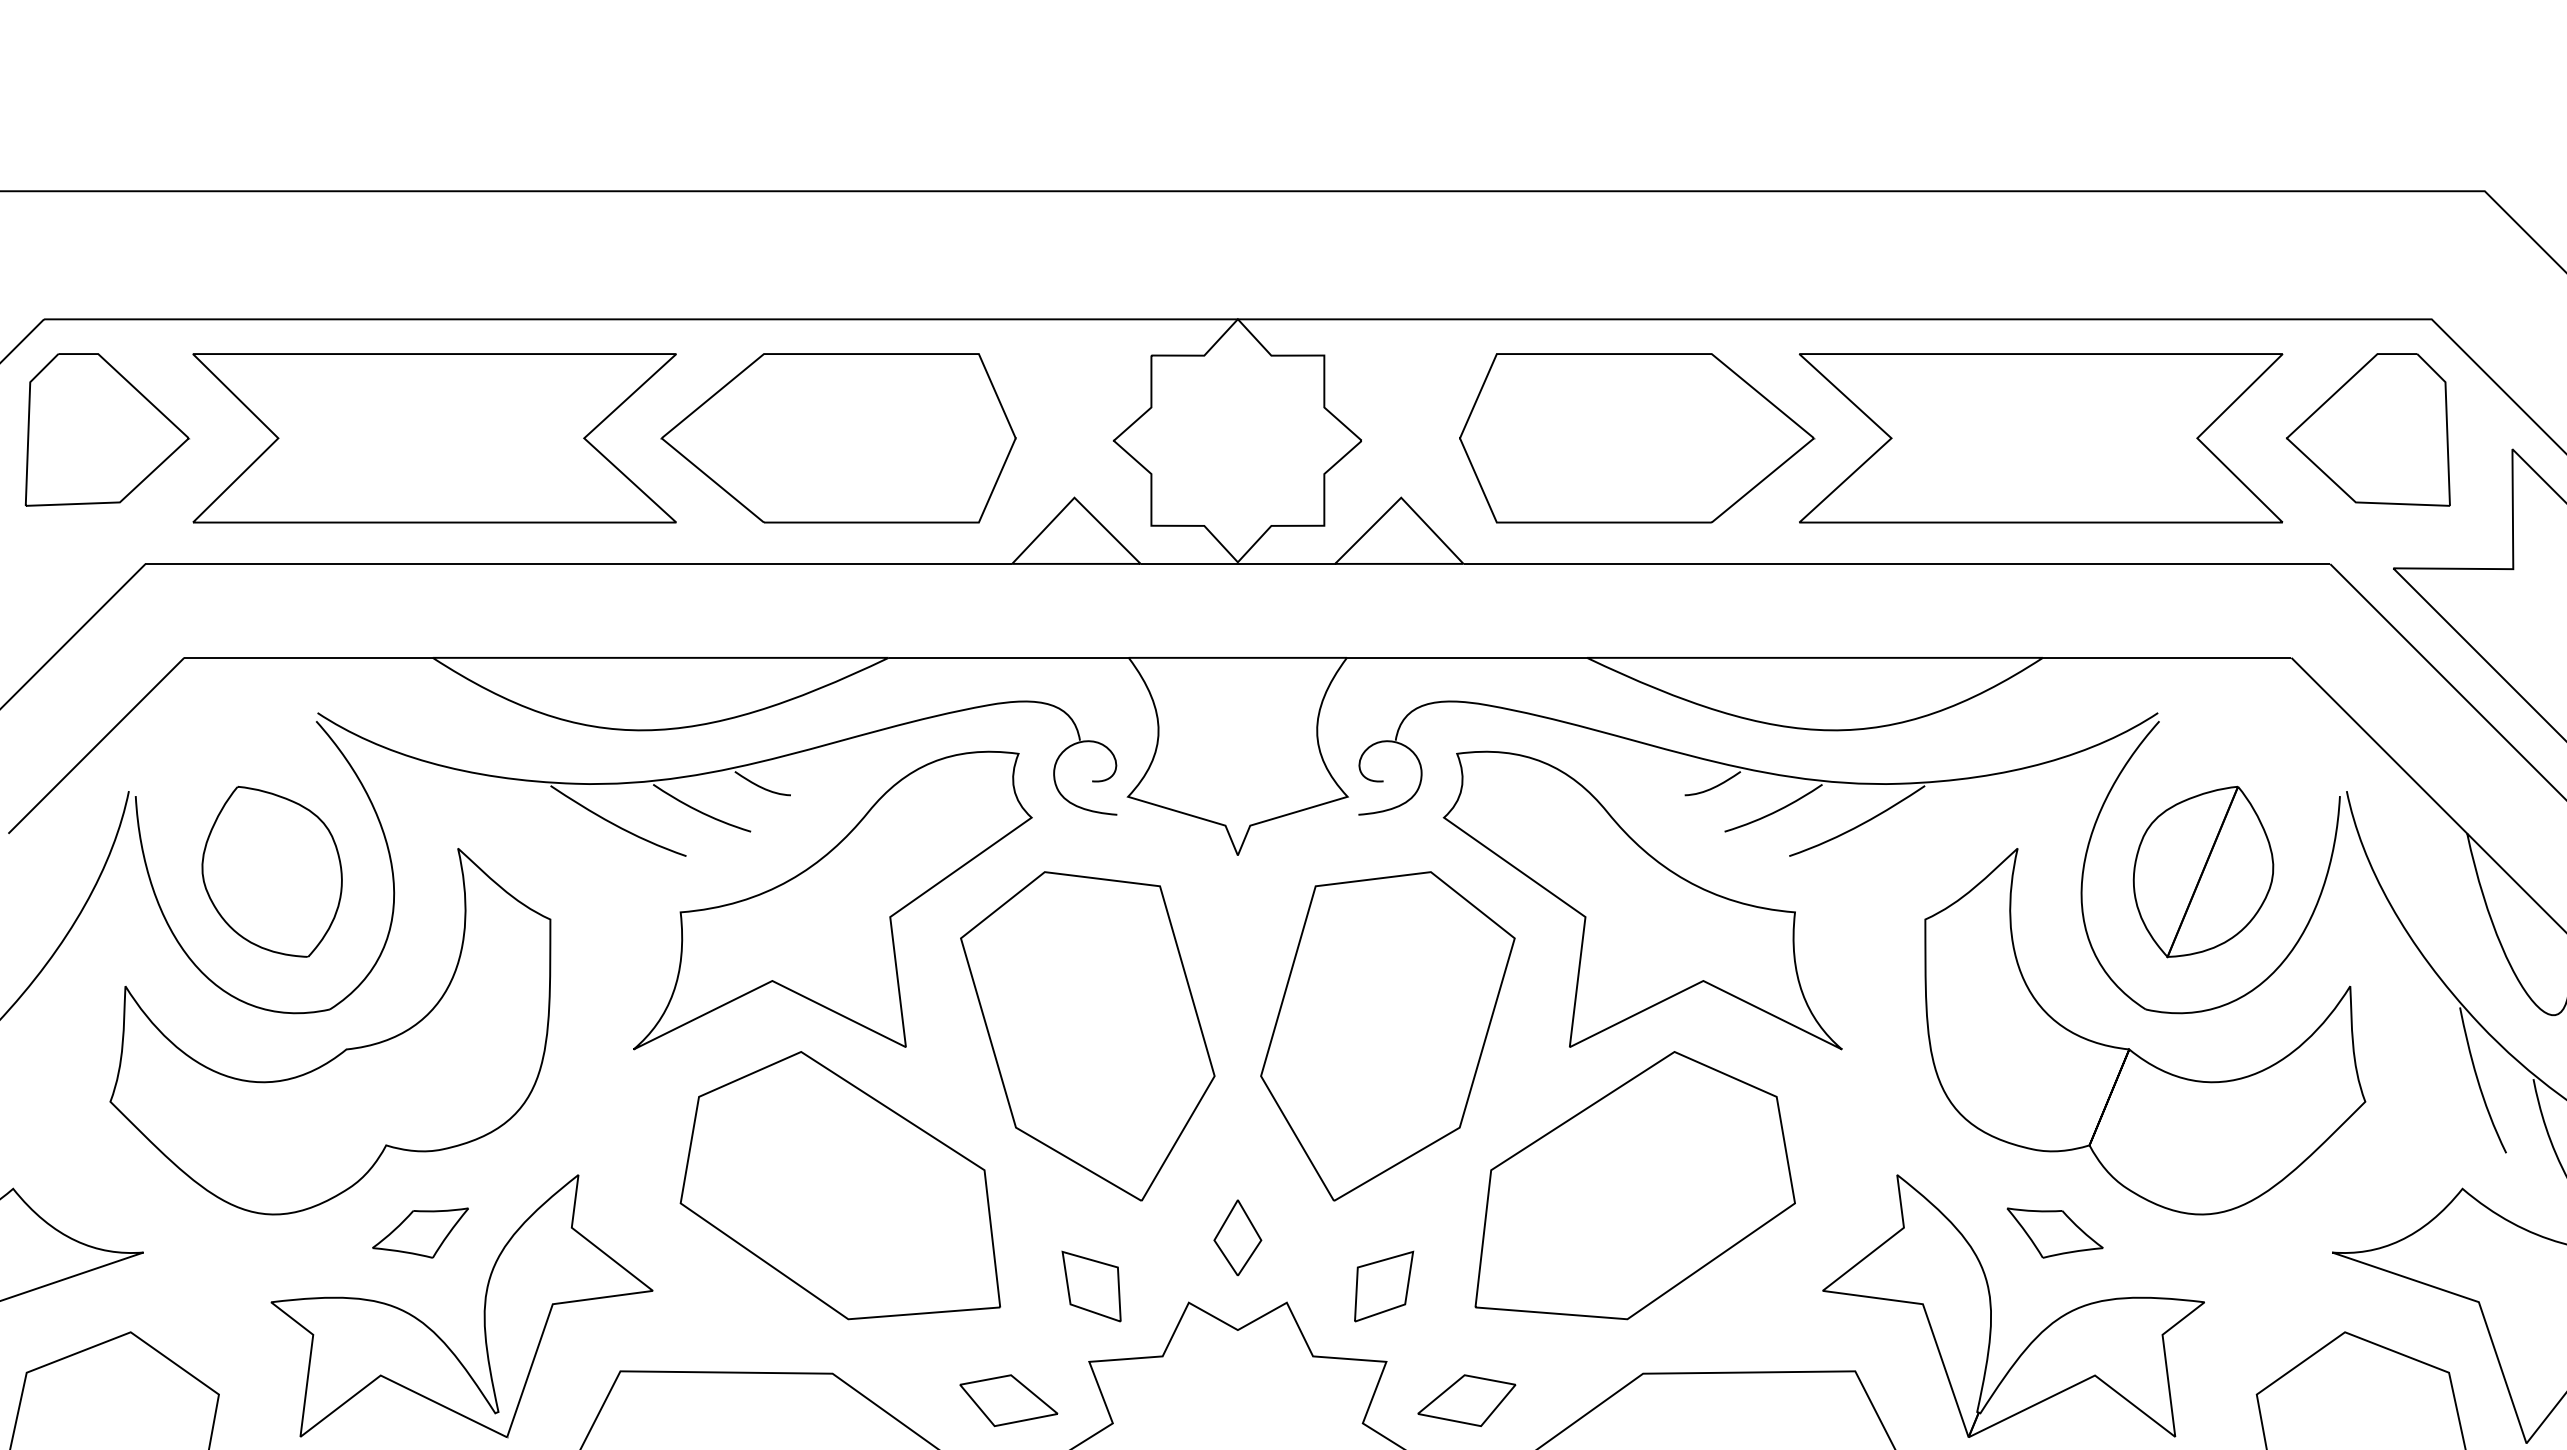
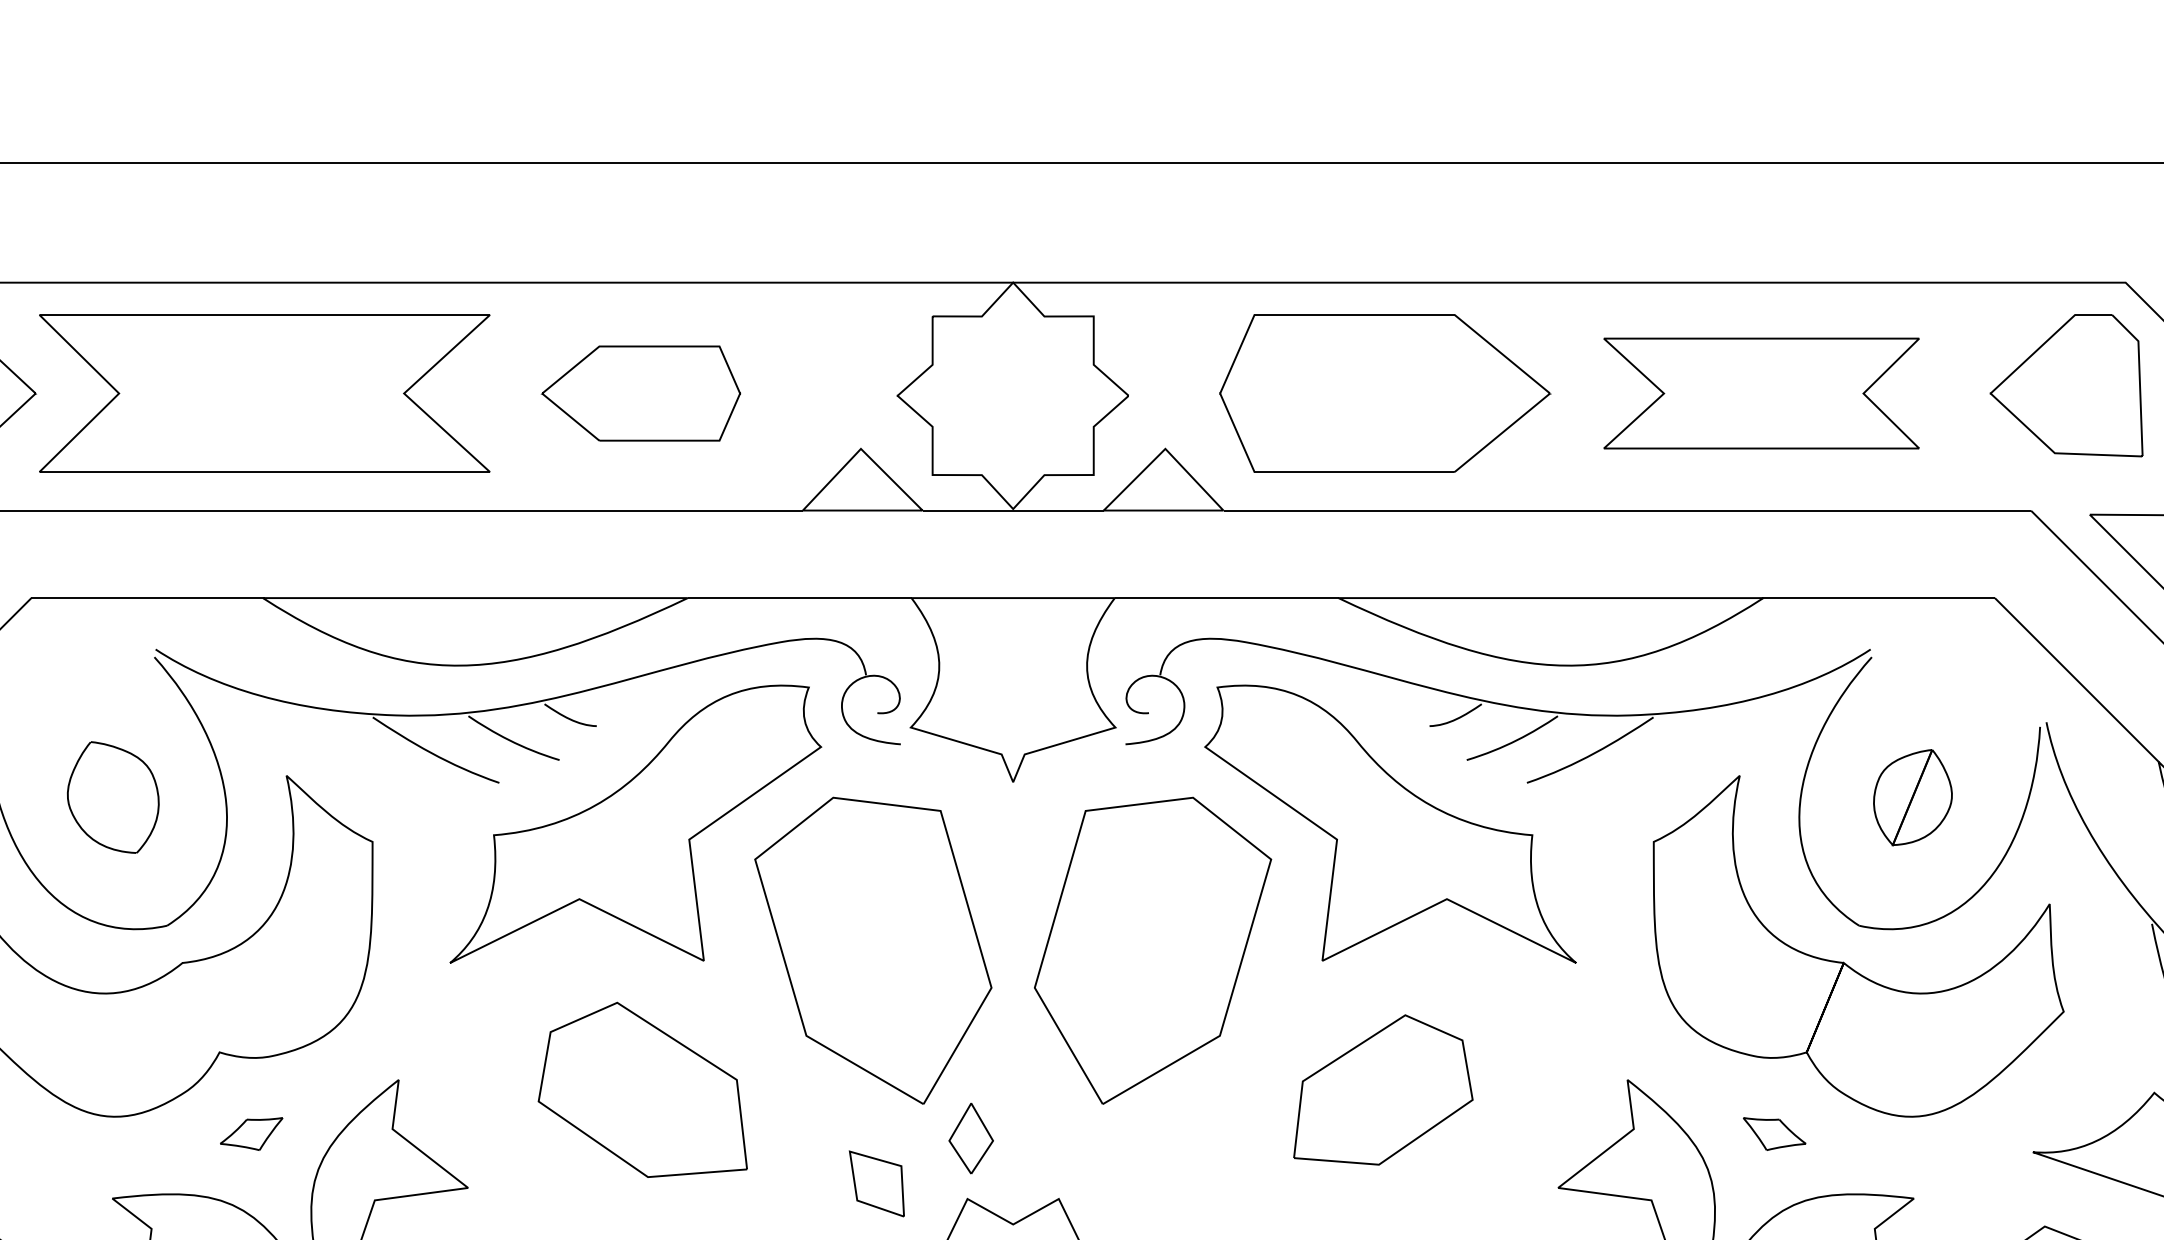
part: (838, 438) -> (641, 393), size x0.6
part: (2040, 438) -> (1761, 393), size x0.7
part: (271, 871) -> (112, 797), size x0.7
part: (2203, 871) -> (1912, 797), size x0.6
part: (840, 1185) -> (642, 1089), size x0.7
part: (1634, 1185) -> (1382, 1089), size x0.6
part: (420, 1232) -> (251, 1133), size x0.7
part: (2054, 1232) -> (1774, 1133), size x0.7
part: (1237, 1237) -> (970, 1138), moved
part: (1384, 1286) -> (1149, 1183), removed

